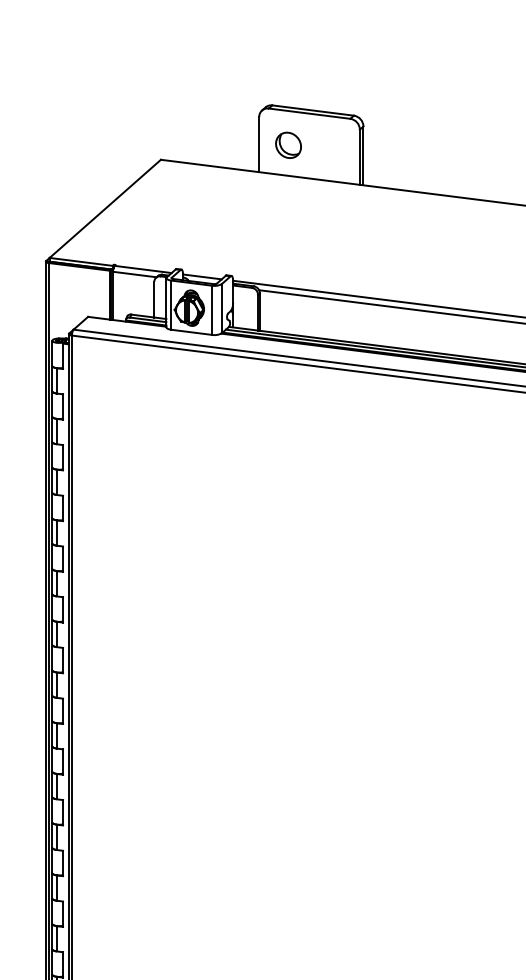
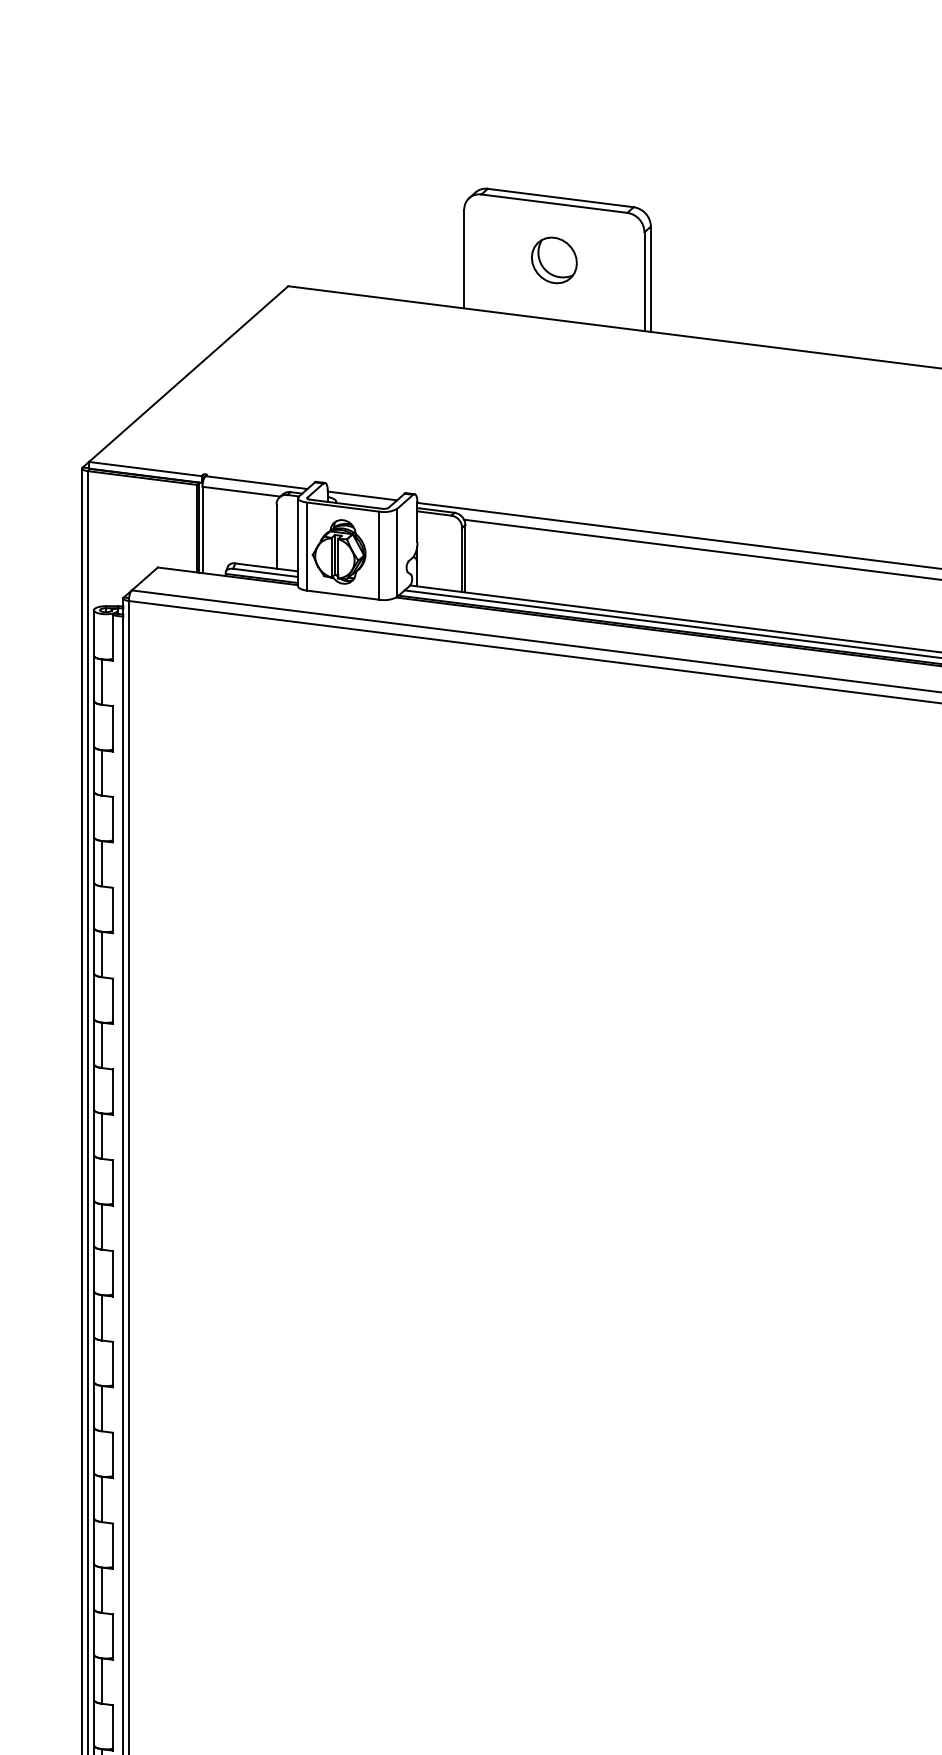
part: (288, 144) -> (554, 258), moved

